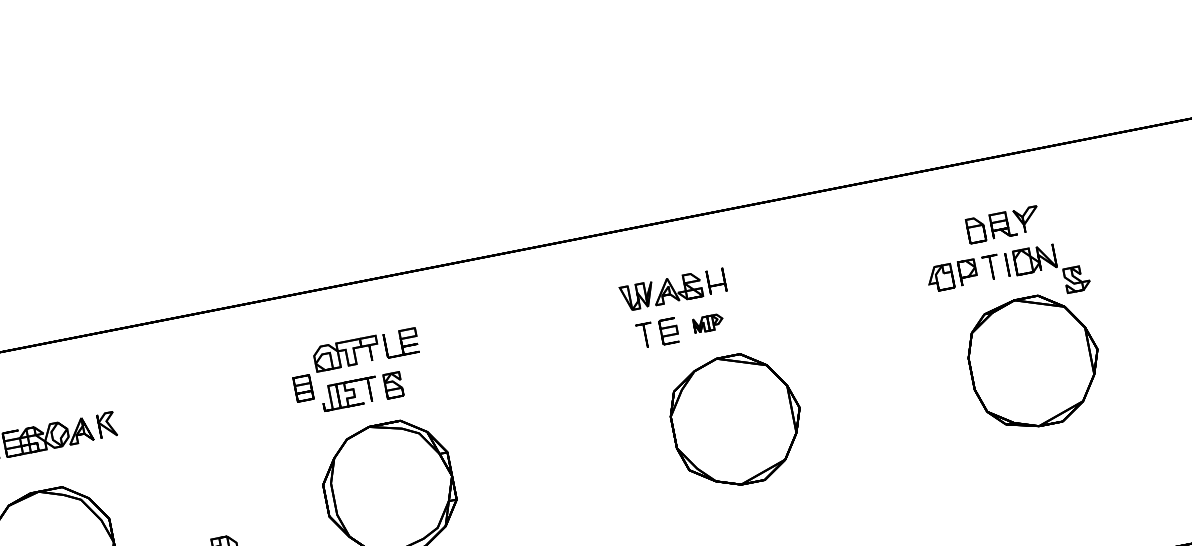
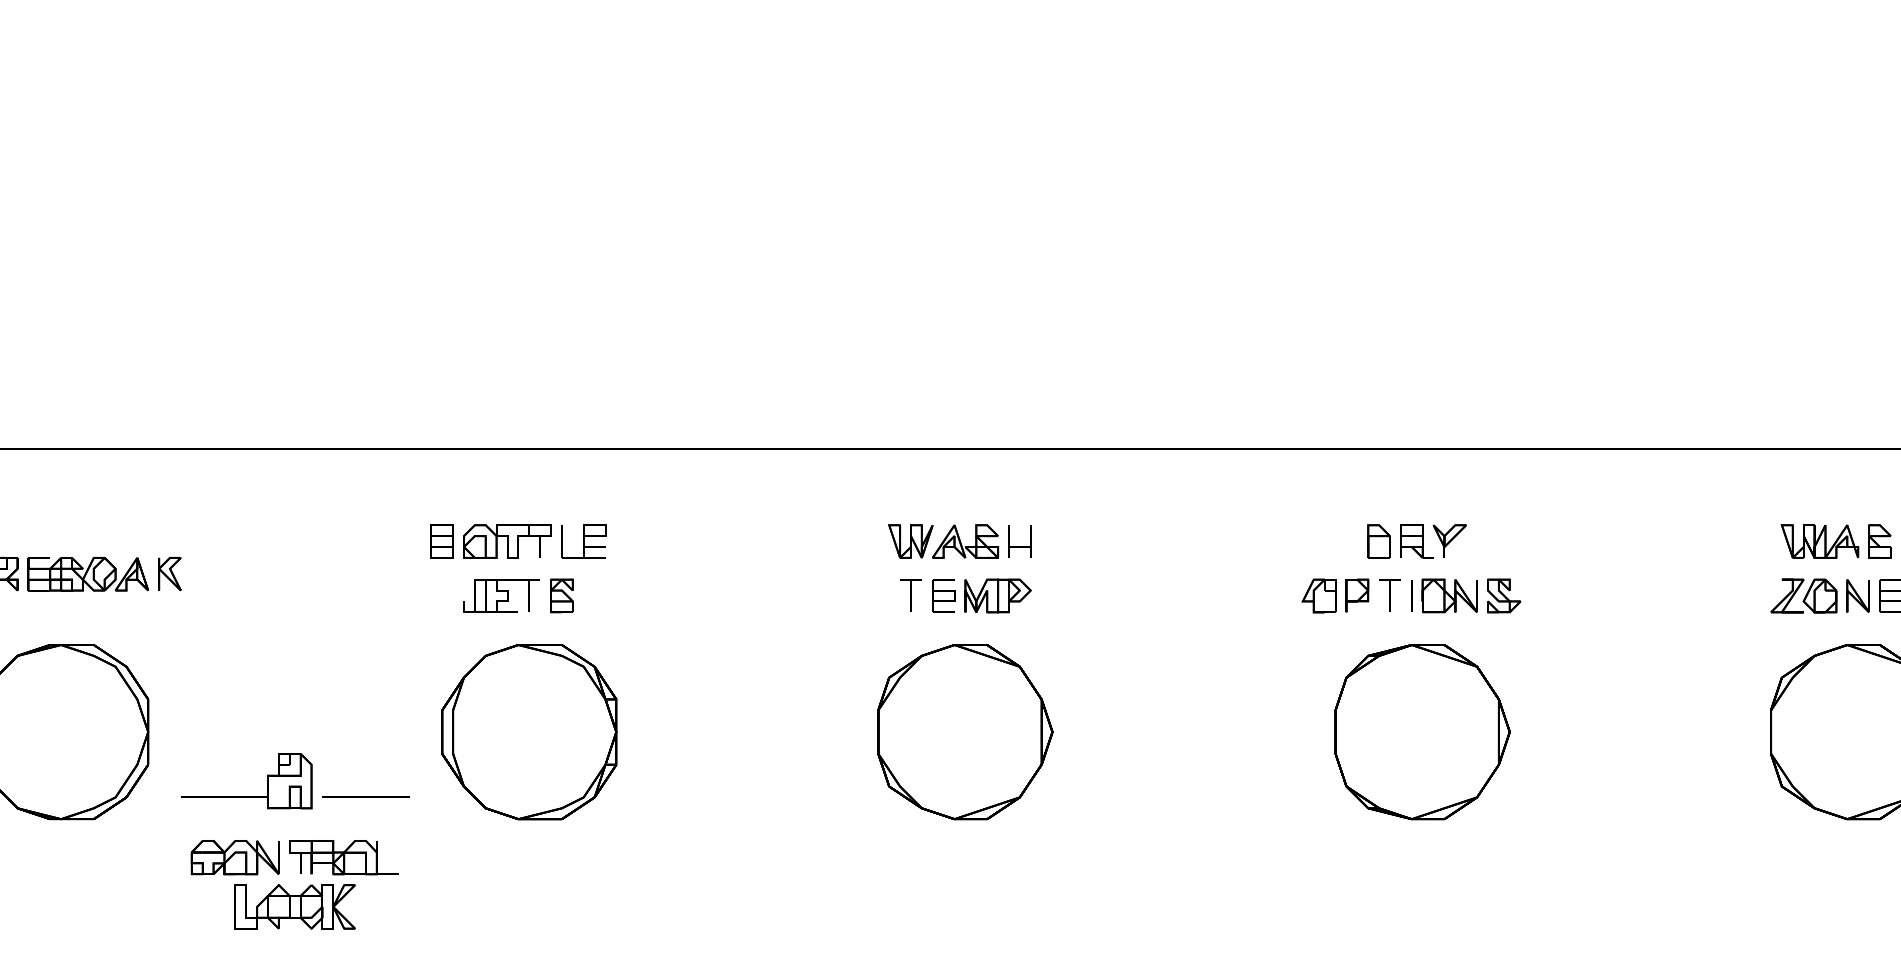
part: (1077, 278) -> (1504, 595), moved
part: (708, 323) -> (997, 595), size x1.67
part: (302, 388) -> (441, 541), moved
part: (736, 420) -> (965, 732), moved

